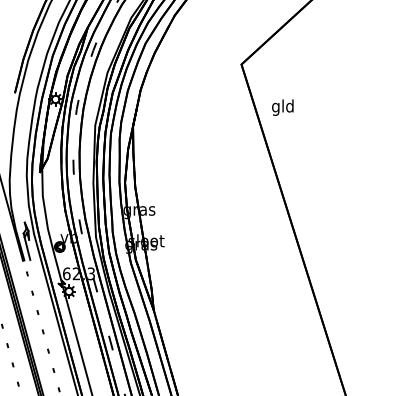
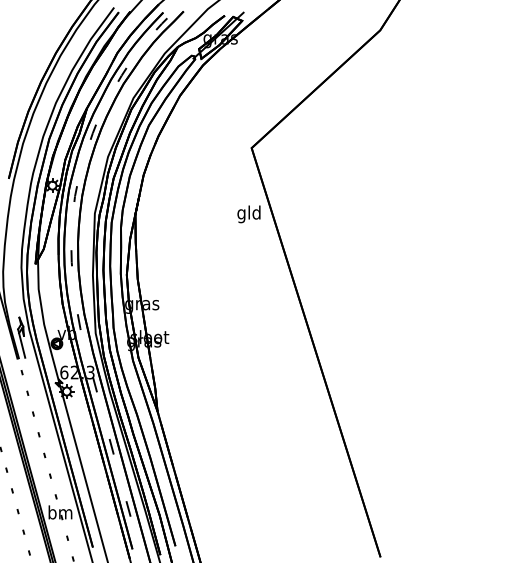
text: (282, 107) -> (248, 214), moved

